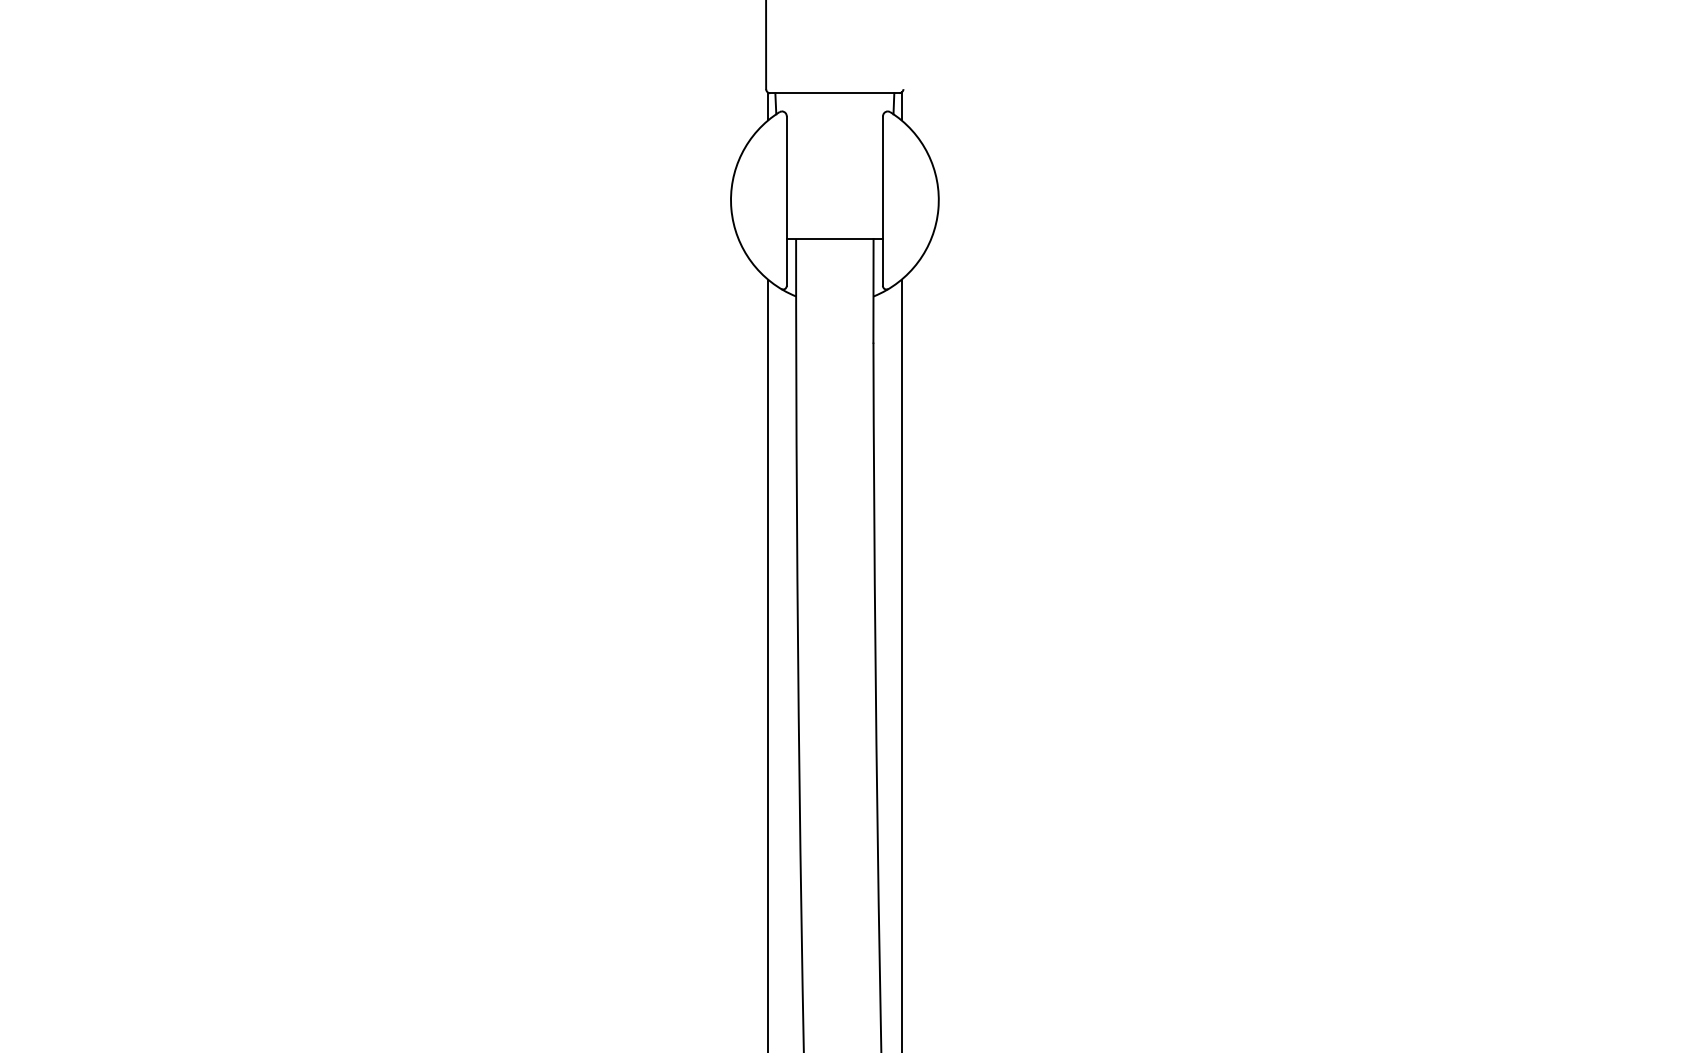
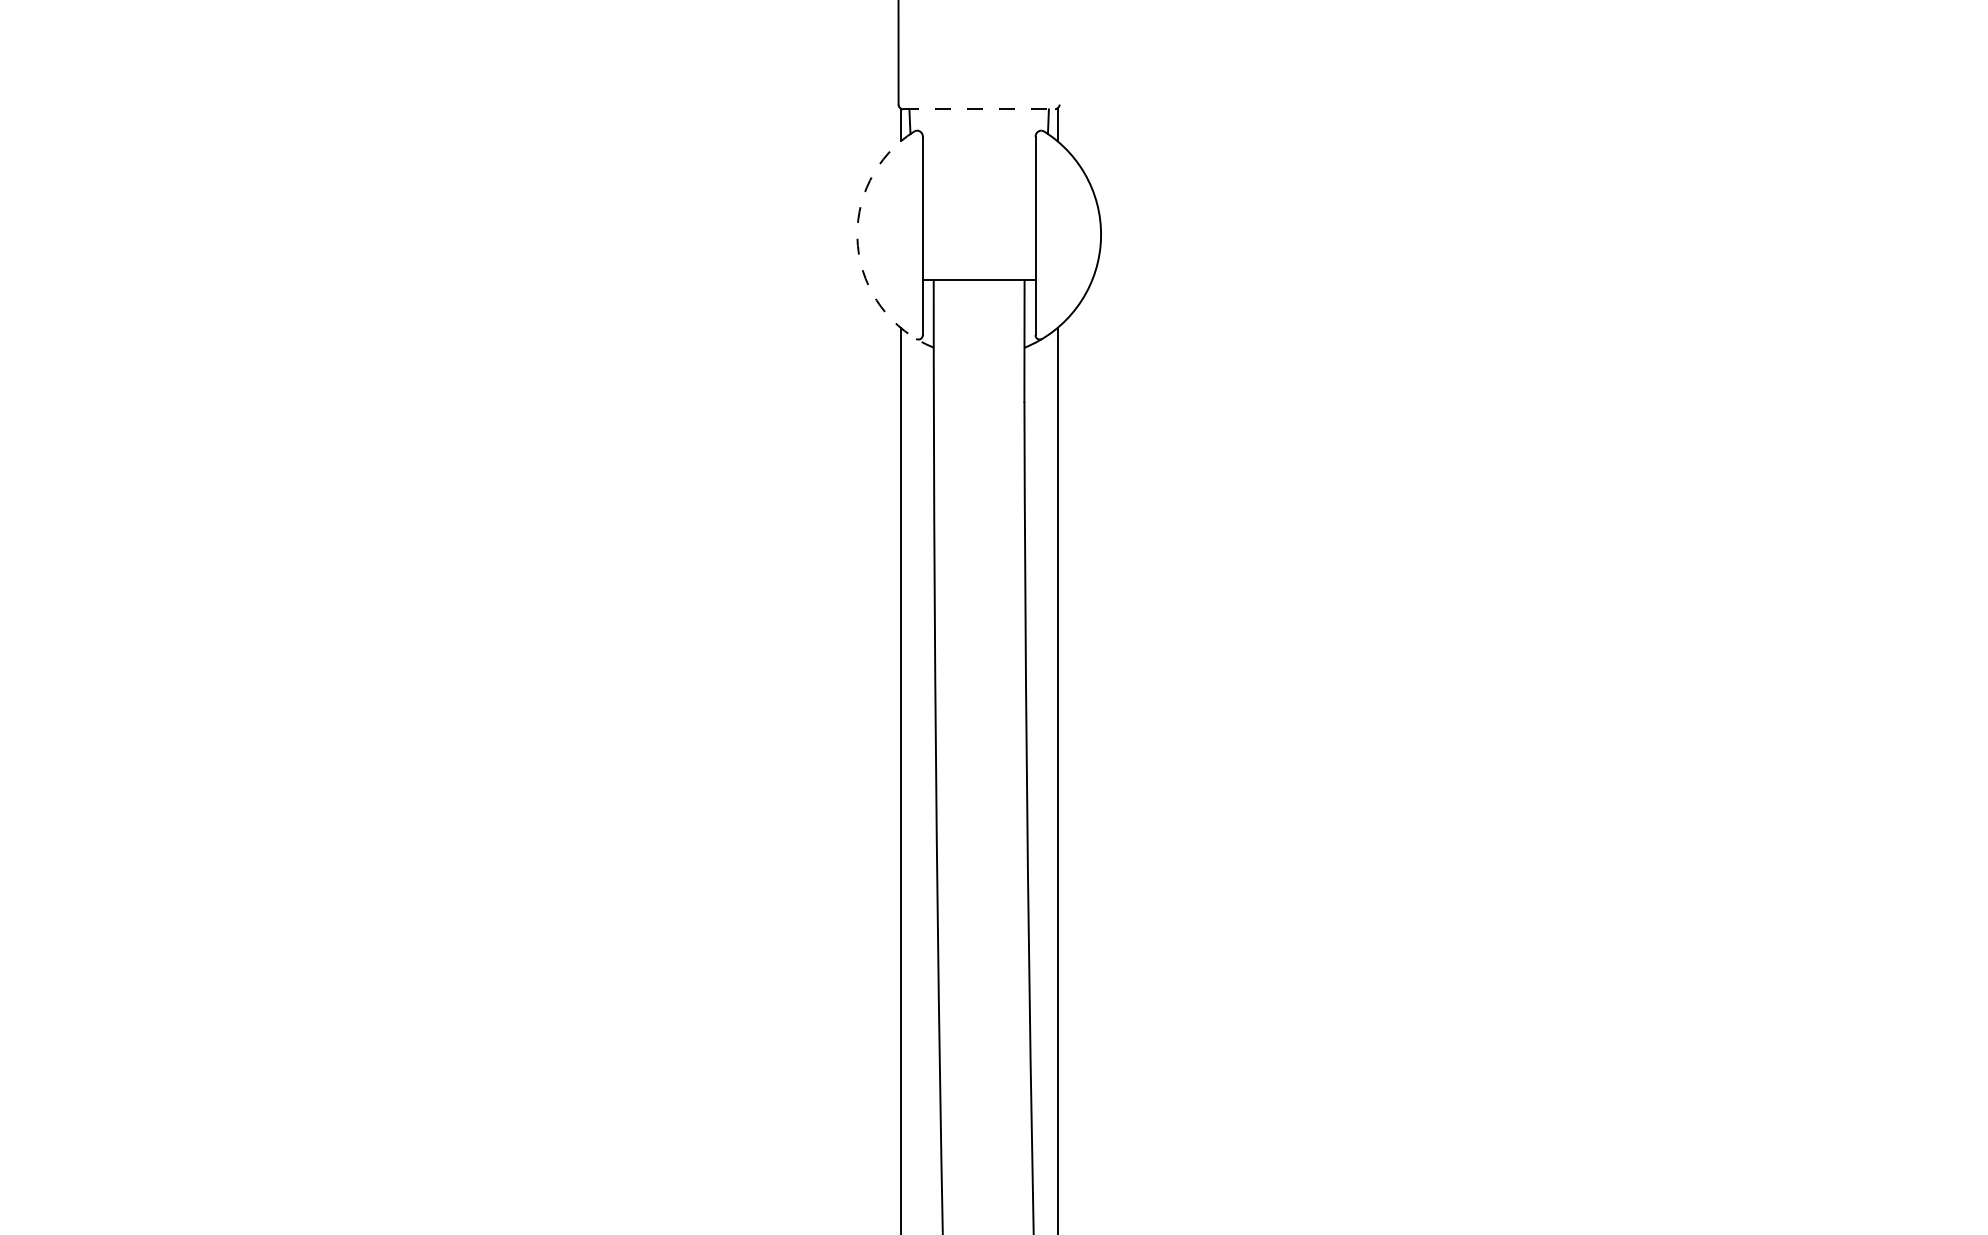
line: (835, 93) -> (979, 109), solid -> dashed
arc: (731, 209) -> (857, 245), solid -> dashed

